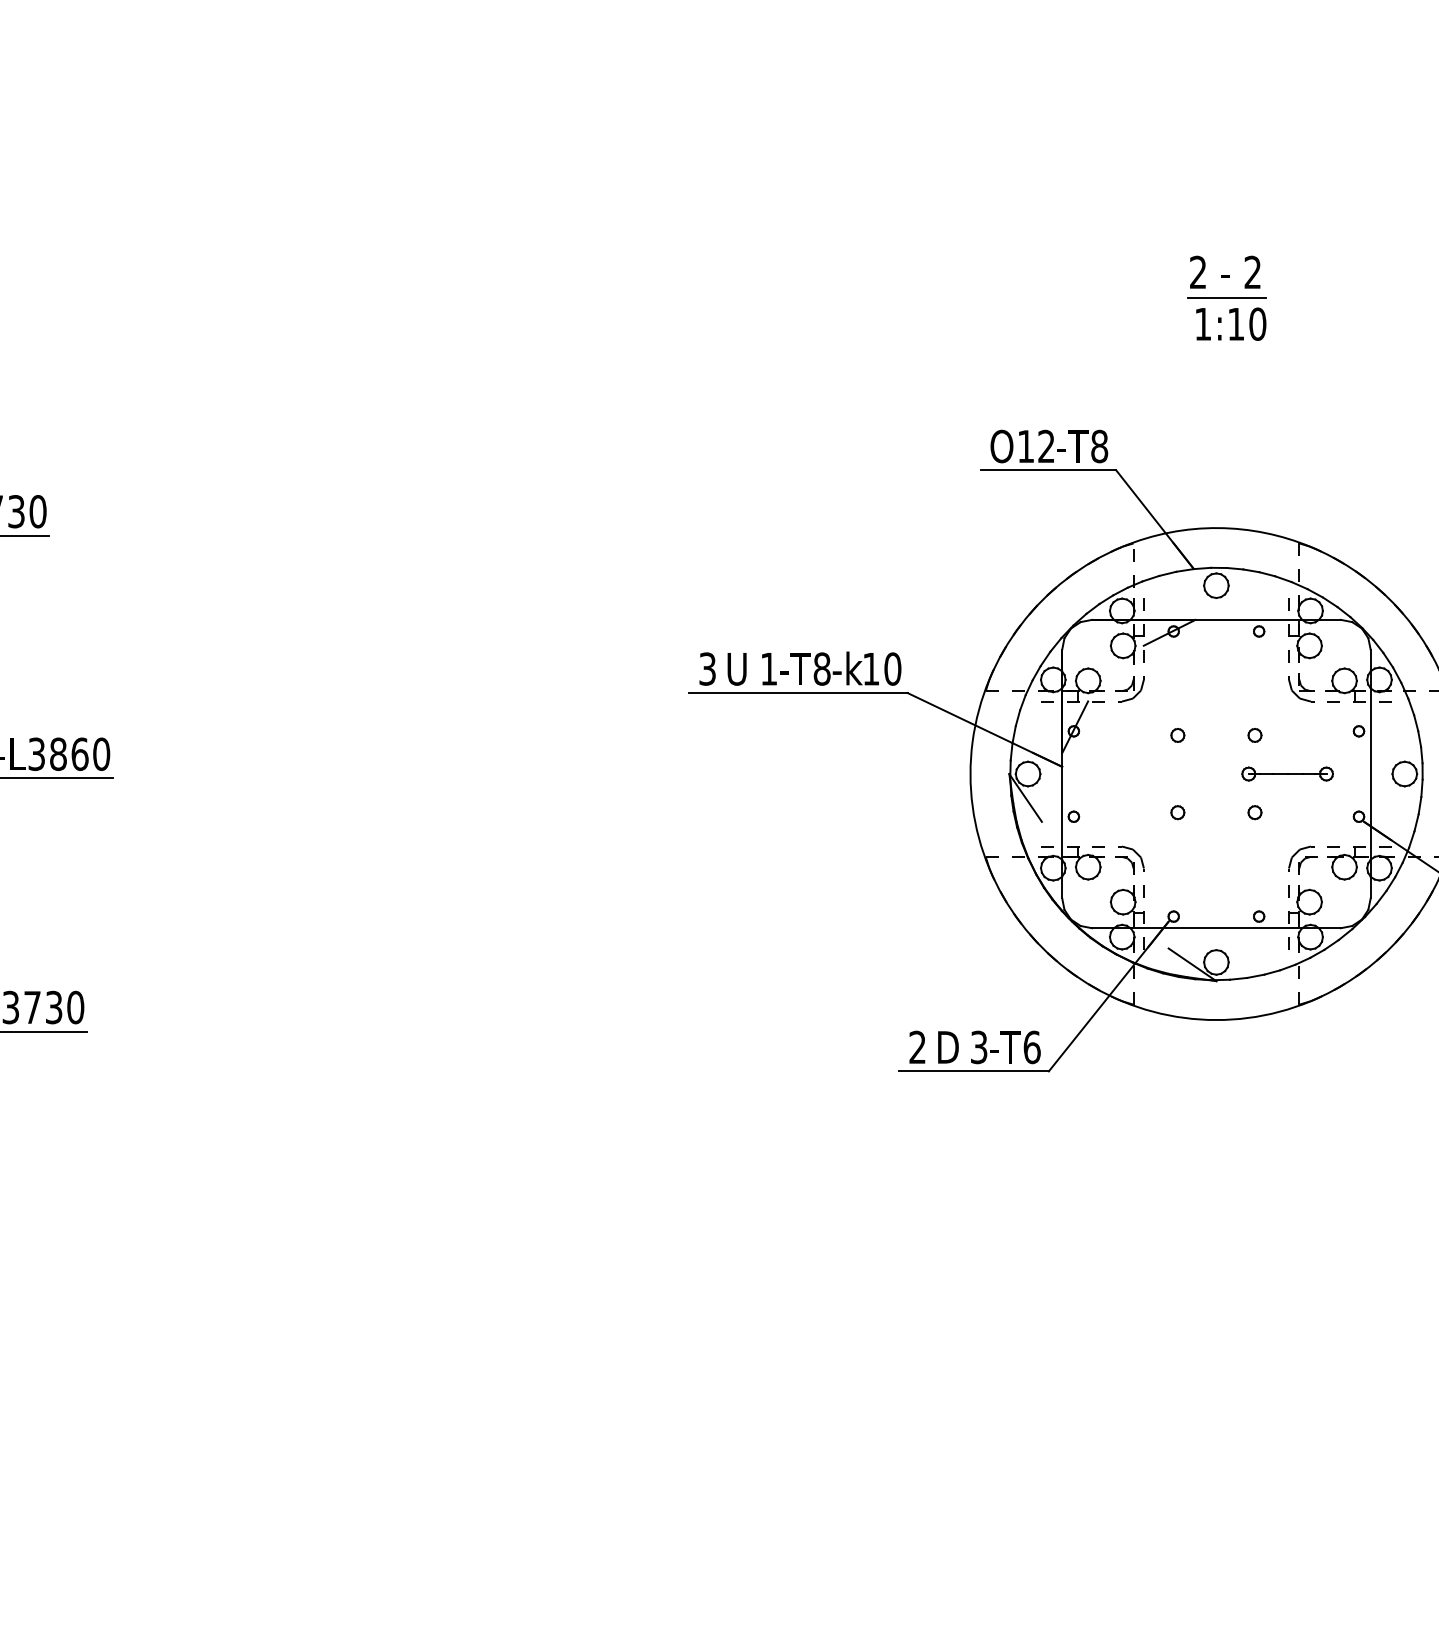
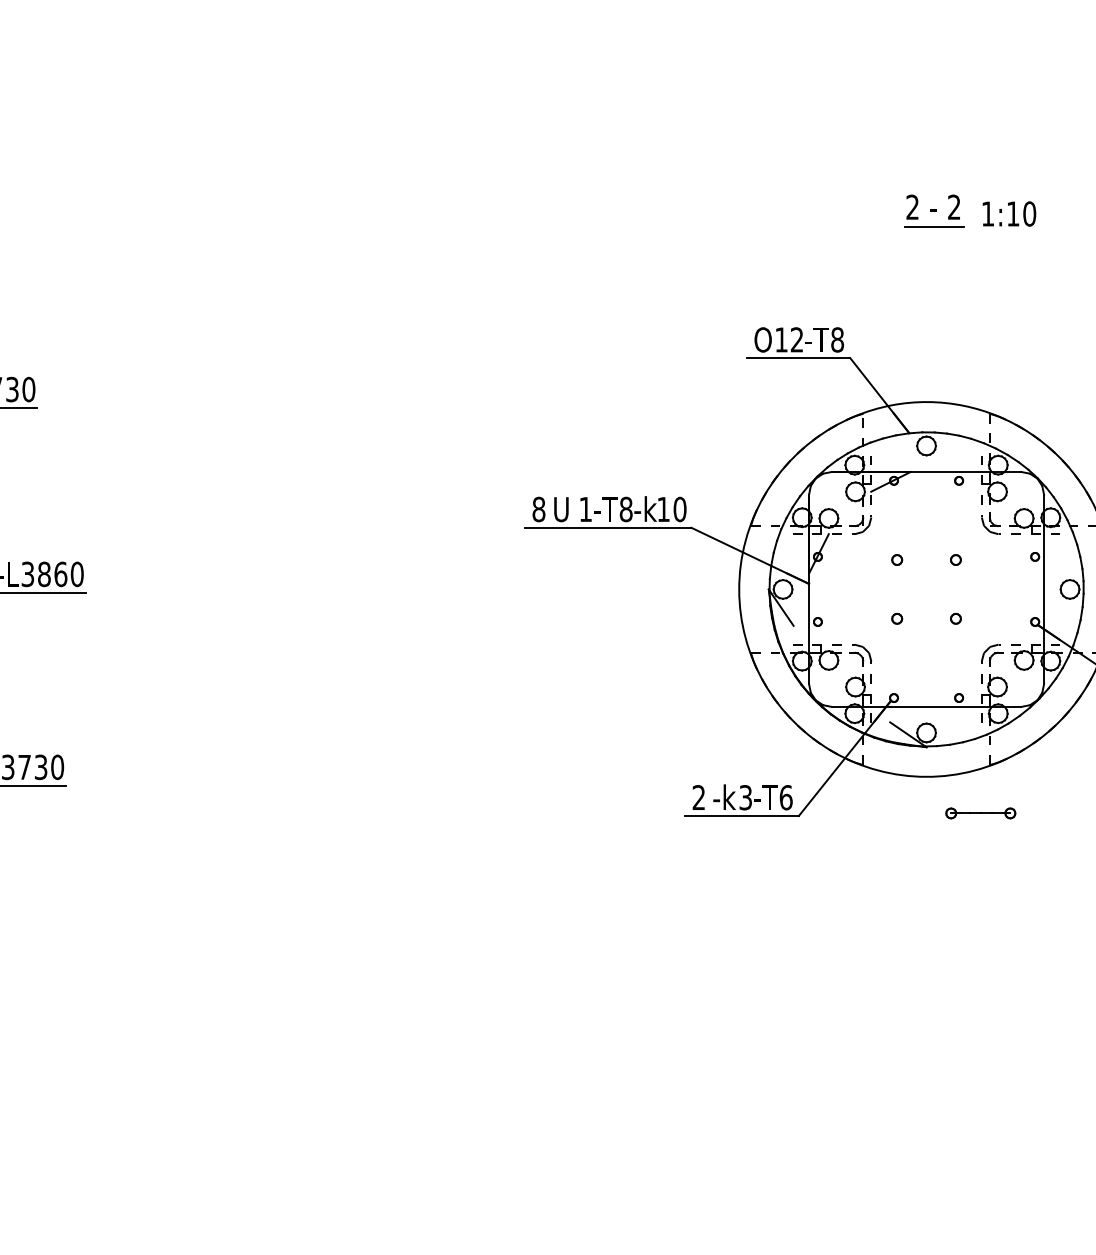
text: (1231, 323) -> (1009, 213), moved
text: (707, 668) -> (538, 509), 3 -> 8
part: (1287, 773) -> (980, 812), moved
text: (951, 1046) -> (724, 797), D -> -k

